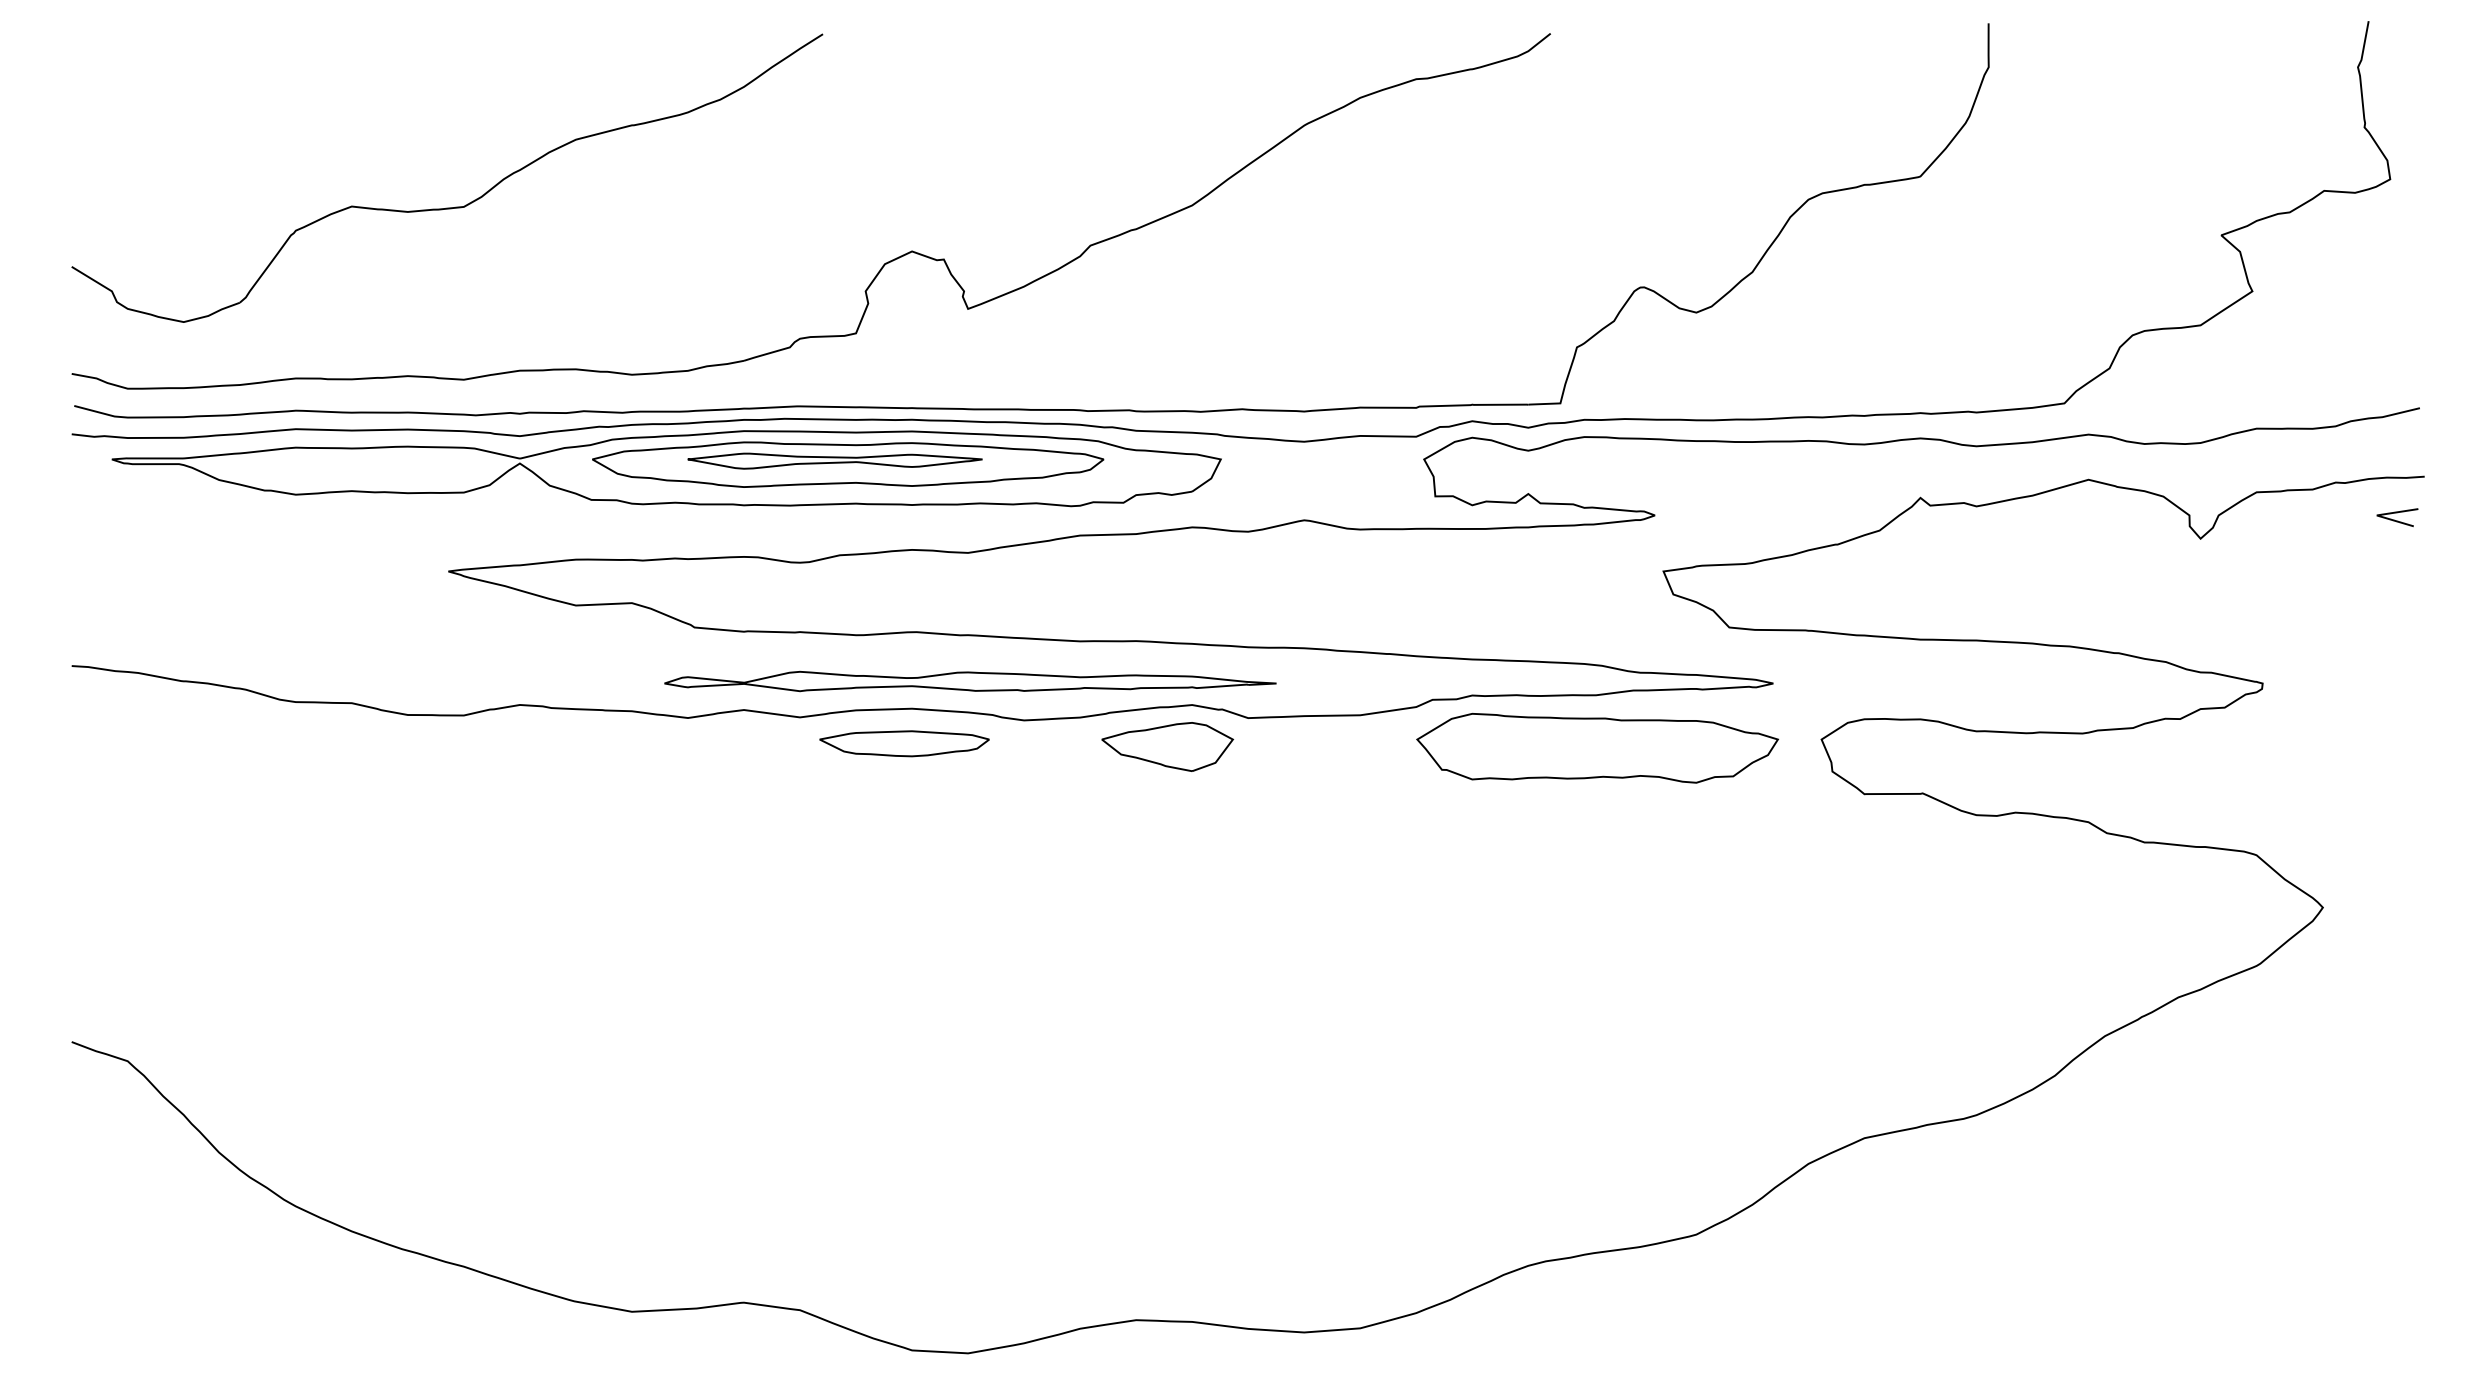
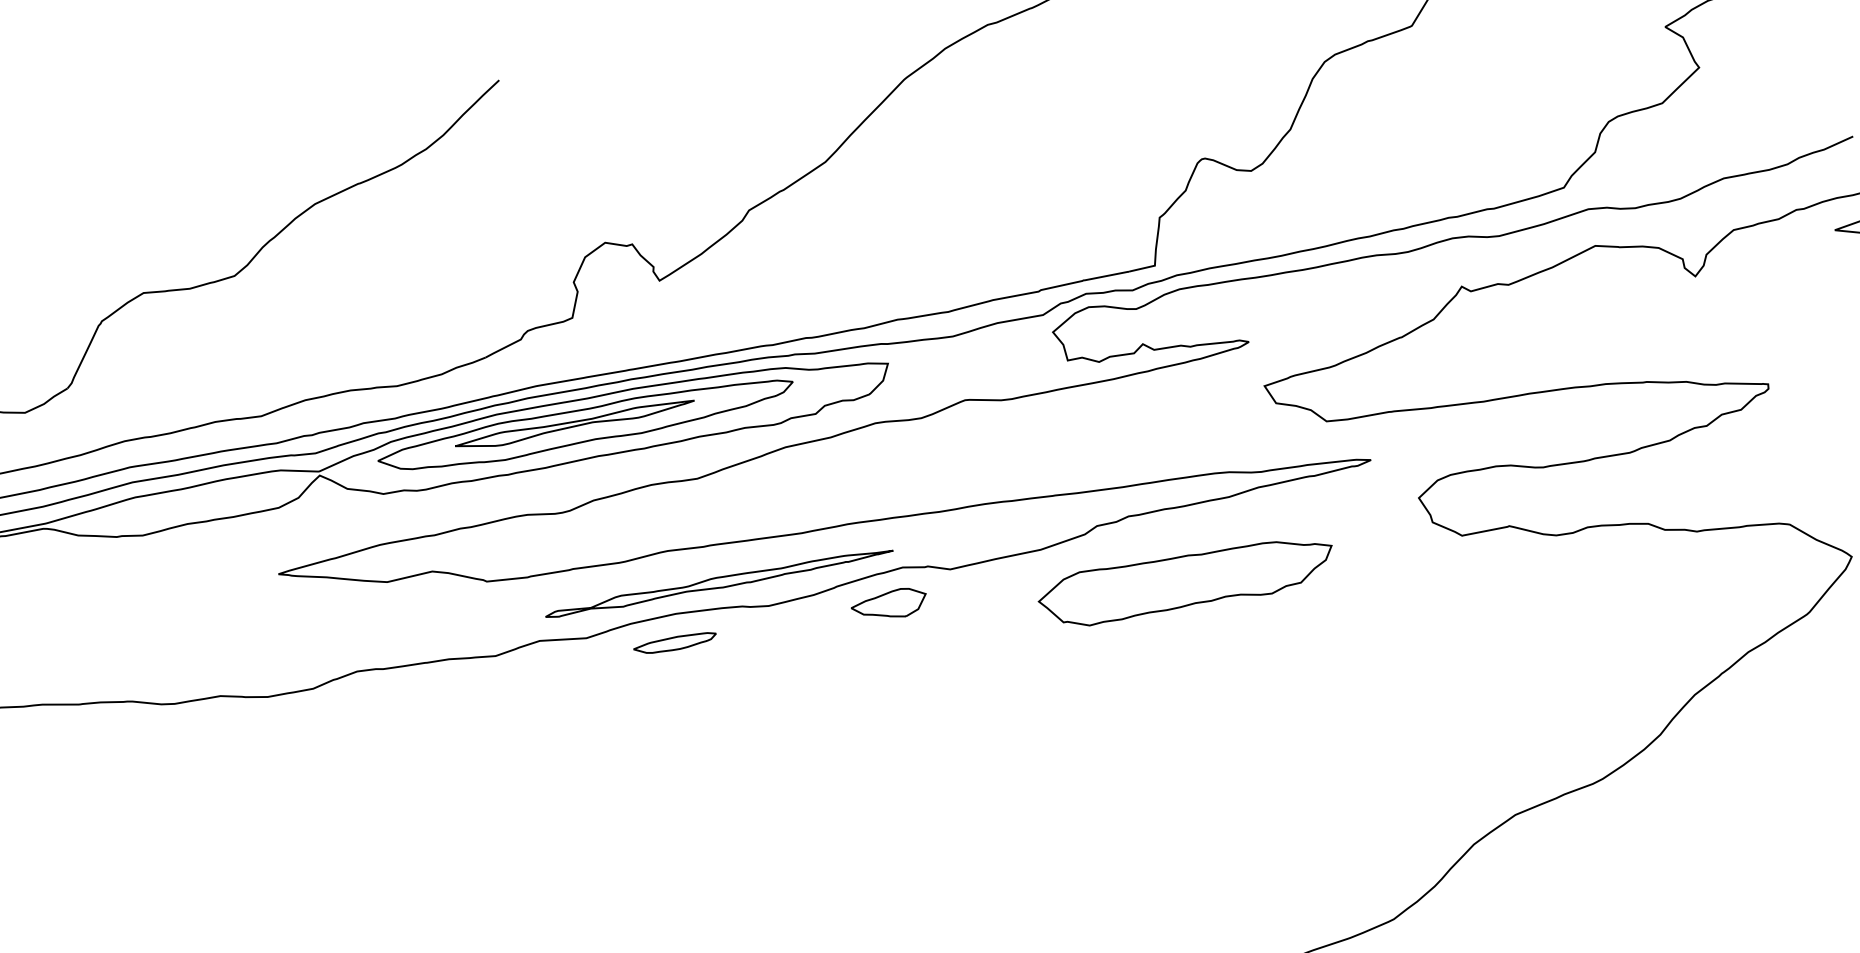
part: (970, 681) -> (719, 582), size x0.7
part: (904, 743) -> (675, 643), size x0.6
part: (1167, 746) -> (889, 604), size x0.7
part: (1597, 748) -> (1186, 581), moved

